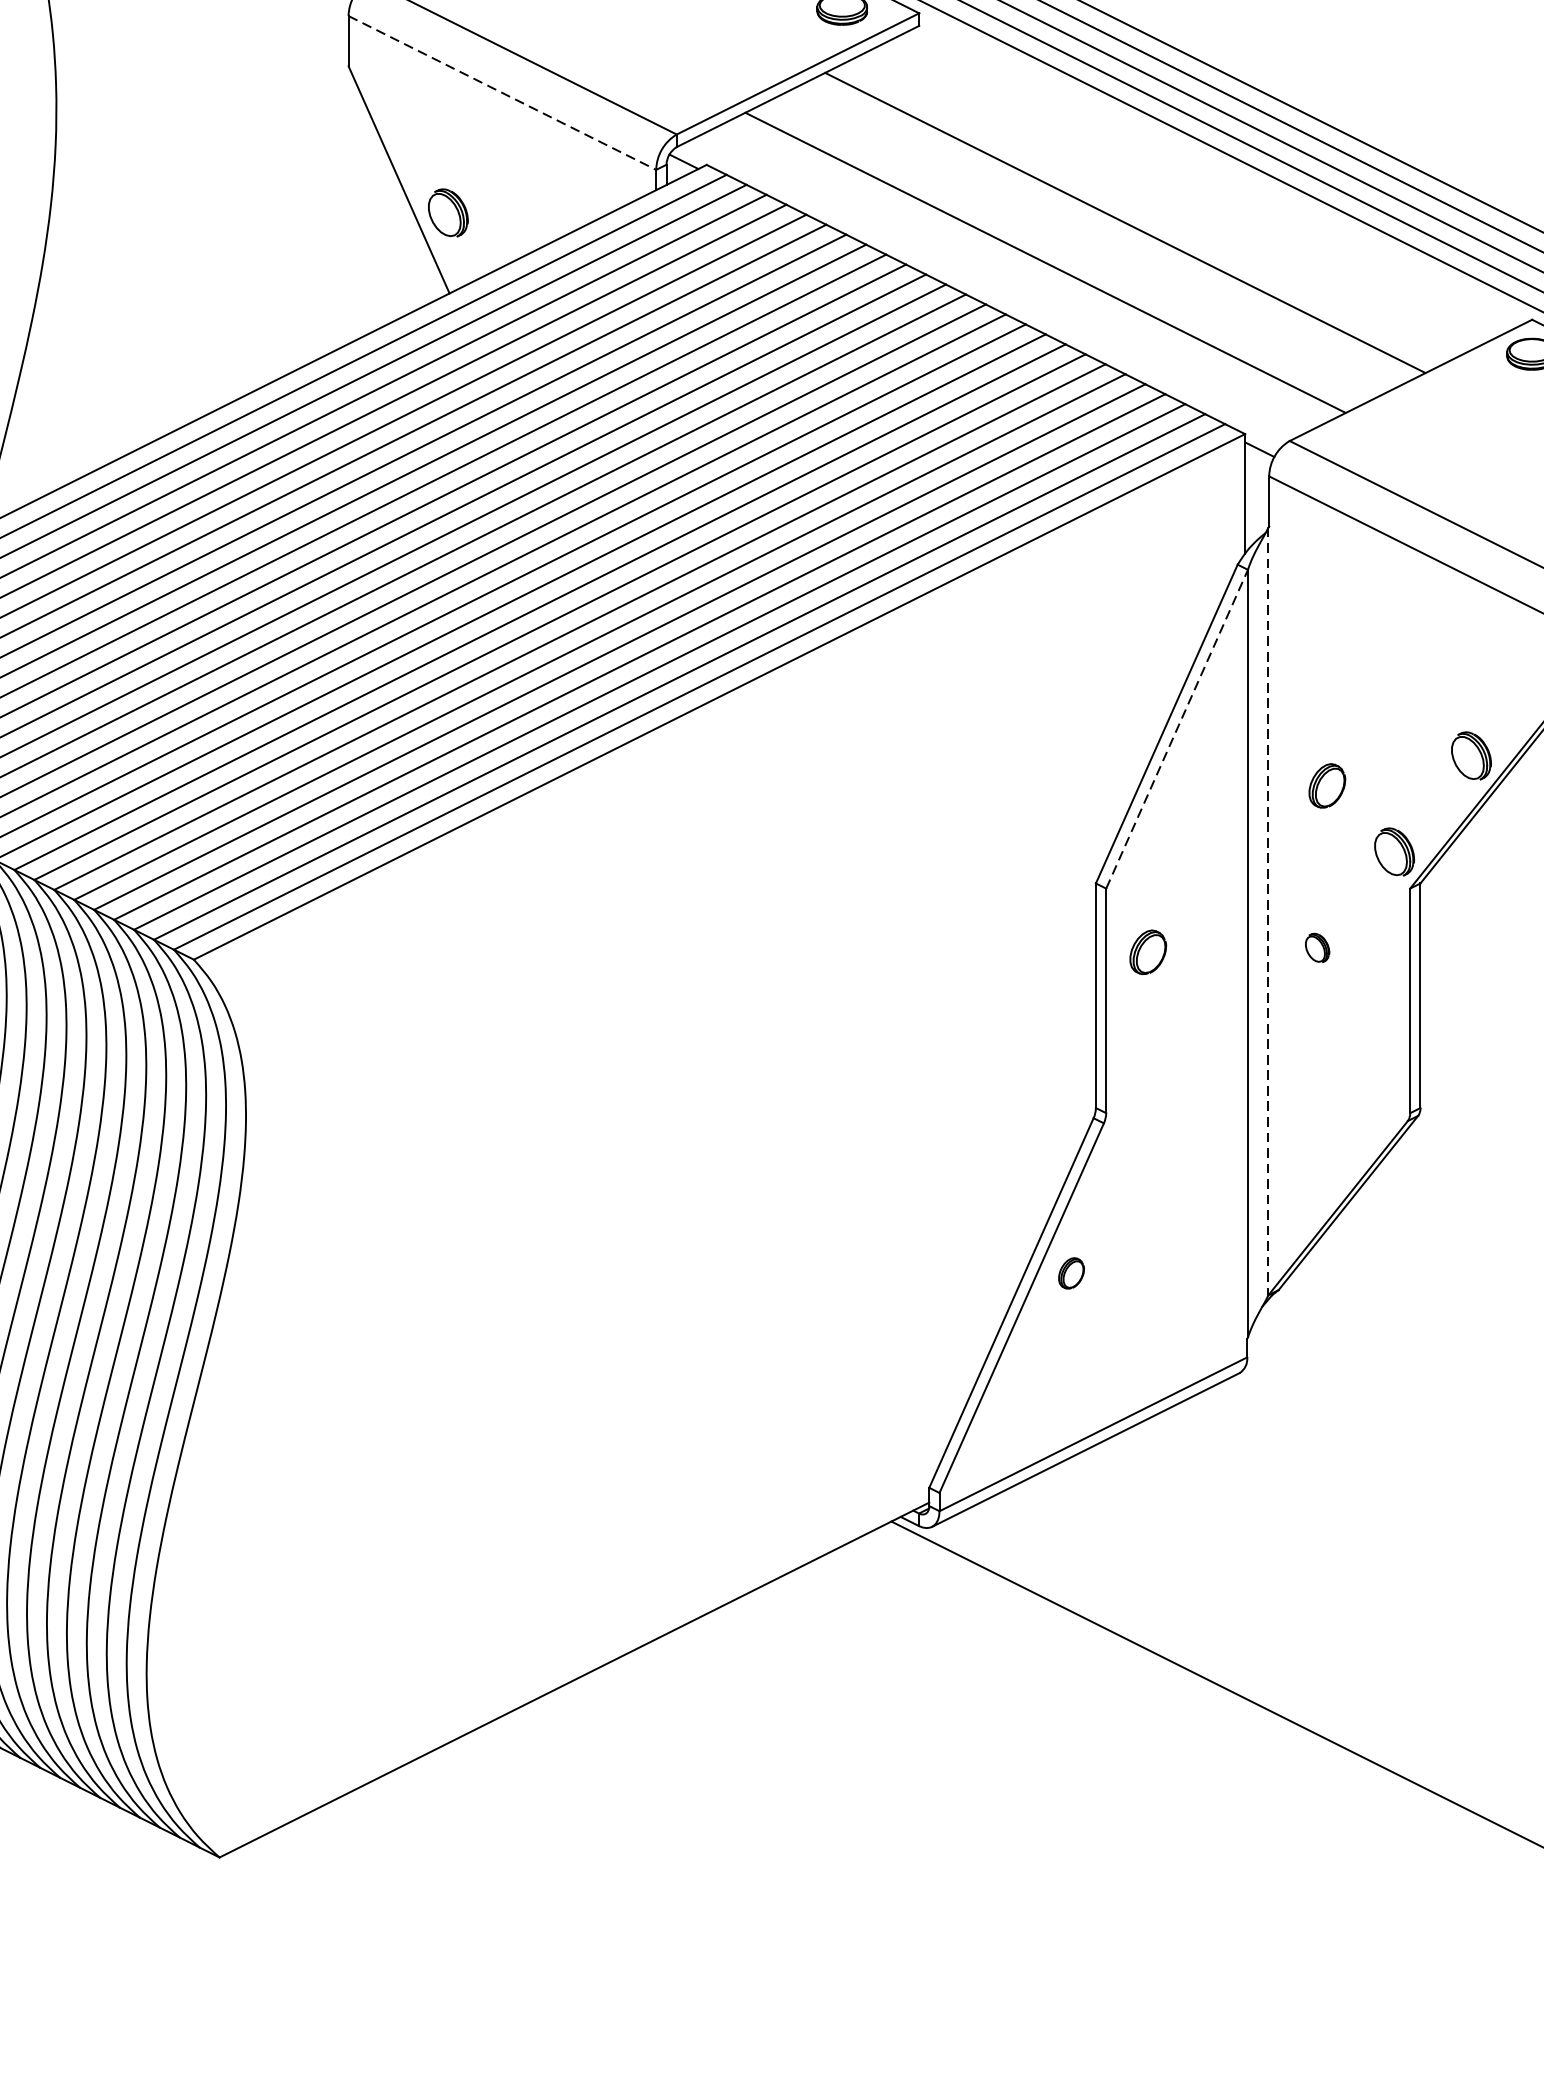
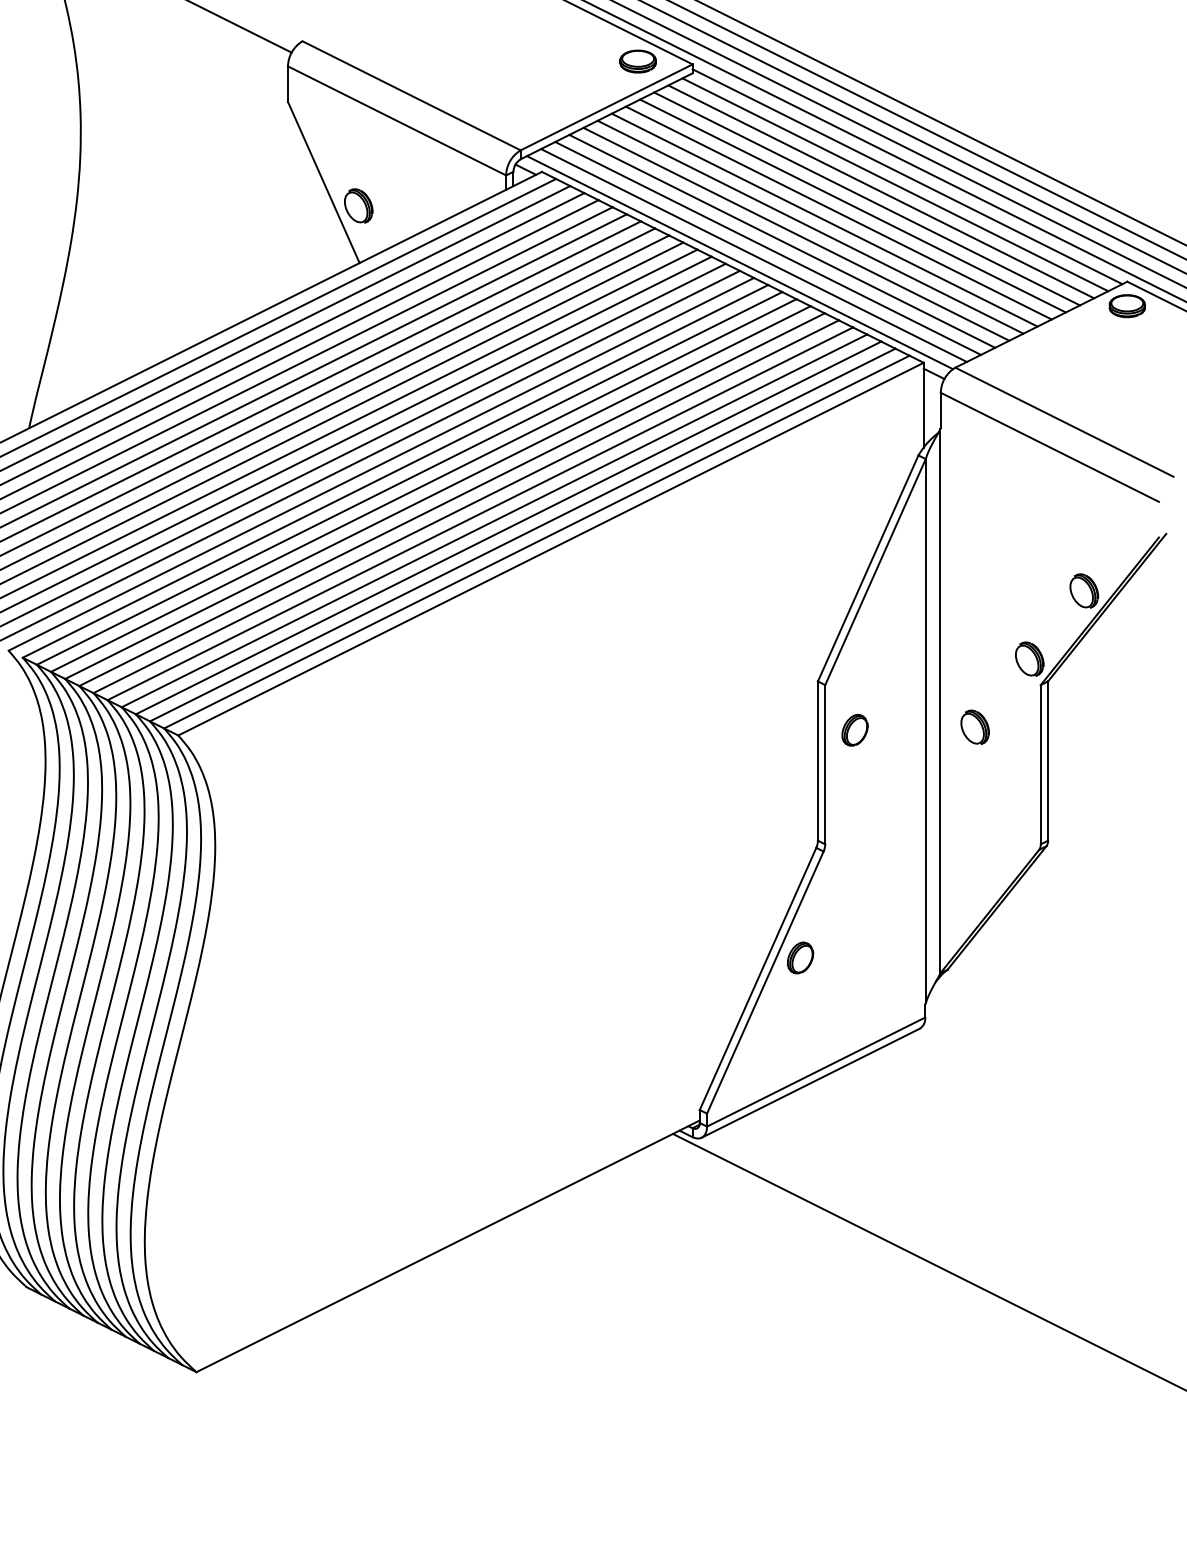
line: (503, 92) -> (397, 120), dashed -> solid
line: (1222, 171) -> (907, 176), added
line: (1205, 182) -> (895, 184), added
line: (1185, 192) -> (881, 191), added
line: (1164, 202) -> (866, 198), added
line: (1144, 212) -> (852, 205), added
line: (1105, 232) -> (824, 219), added
line: (1085, 241) -> (810, 226), added
line: (1065, 251) -> (796, 233), added
line: (1026, 272) -> (768, 248), added
line: (1005, 282) -> (753, 255), added
line: (985, 292) -> (739, 262), added
line: (1177, 729) -> (875, 572), dashed -> solid
part: (1326, 784) -> (981, 611), removed
line: (1268, 911) -> (940, 701), dashed -> solid
part: (1316, 946) -> (974, 726), size x1.67
part: (1071, 1272) -> (800, 957), size x1.43

